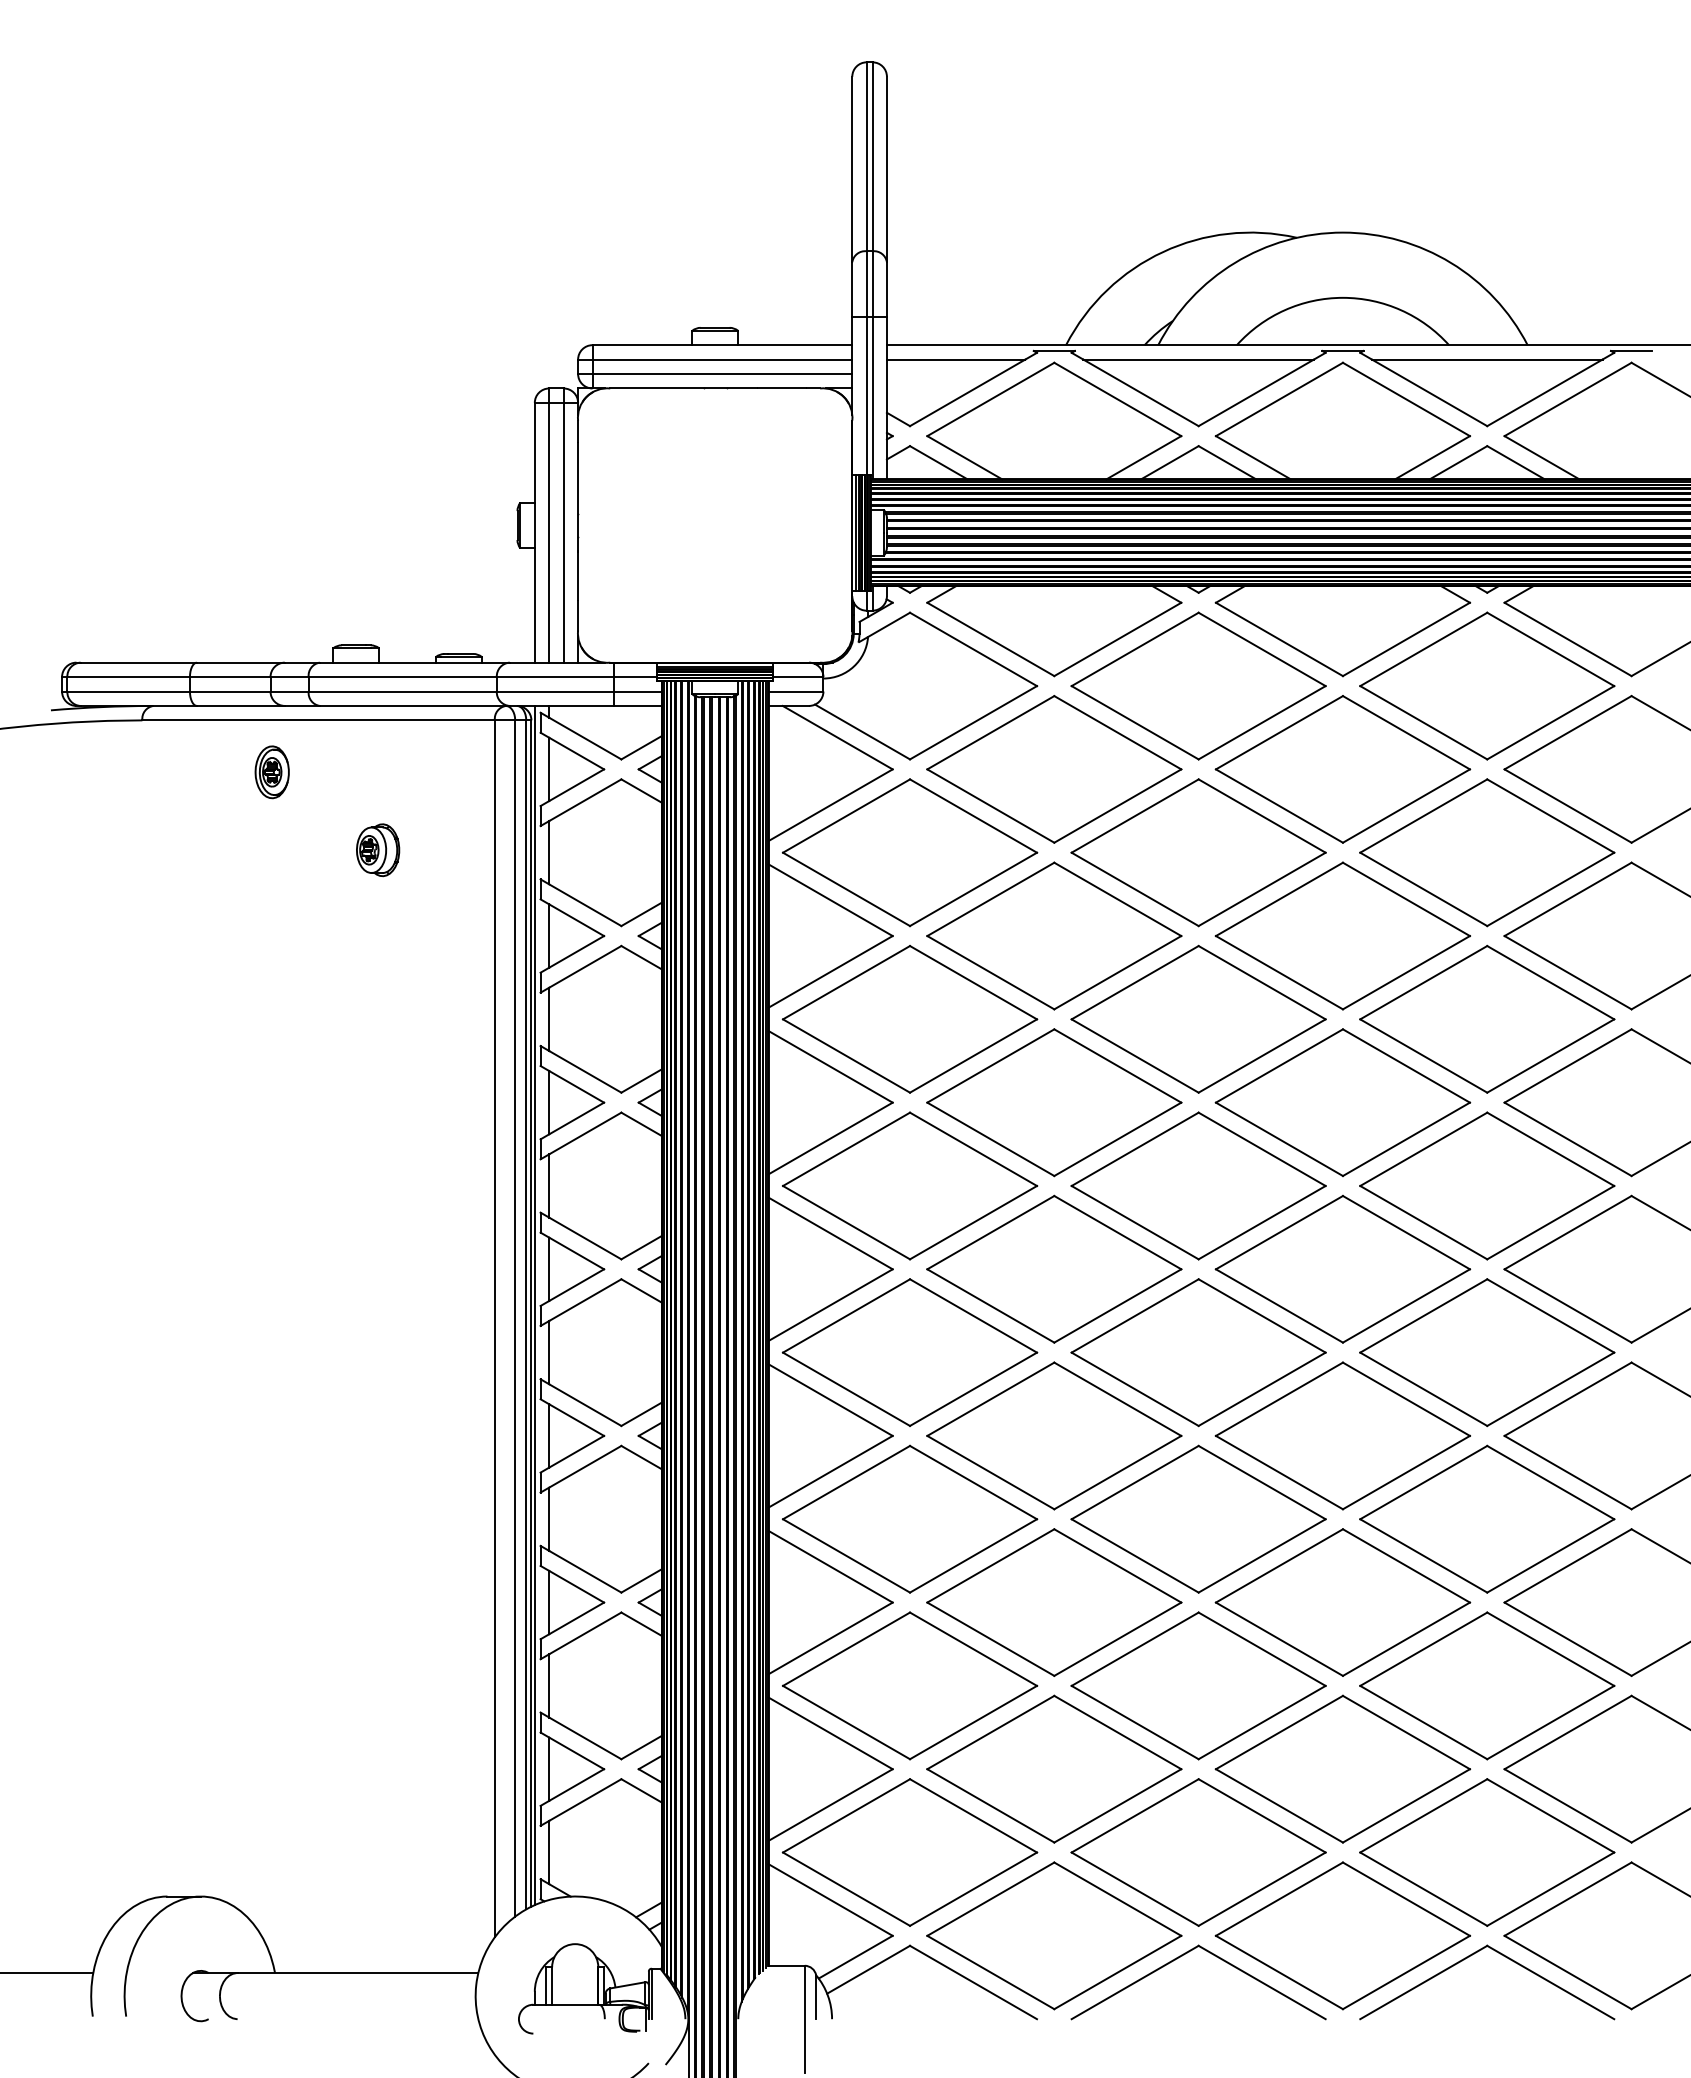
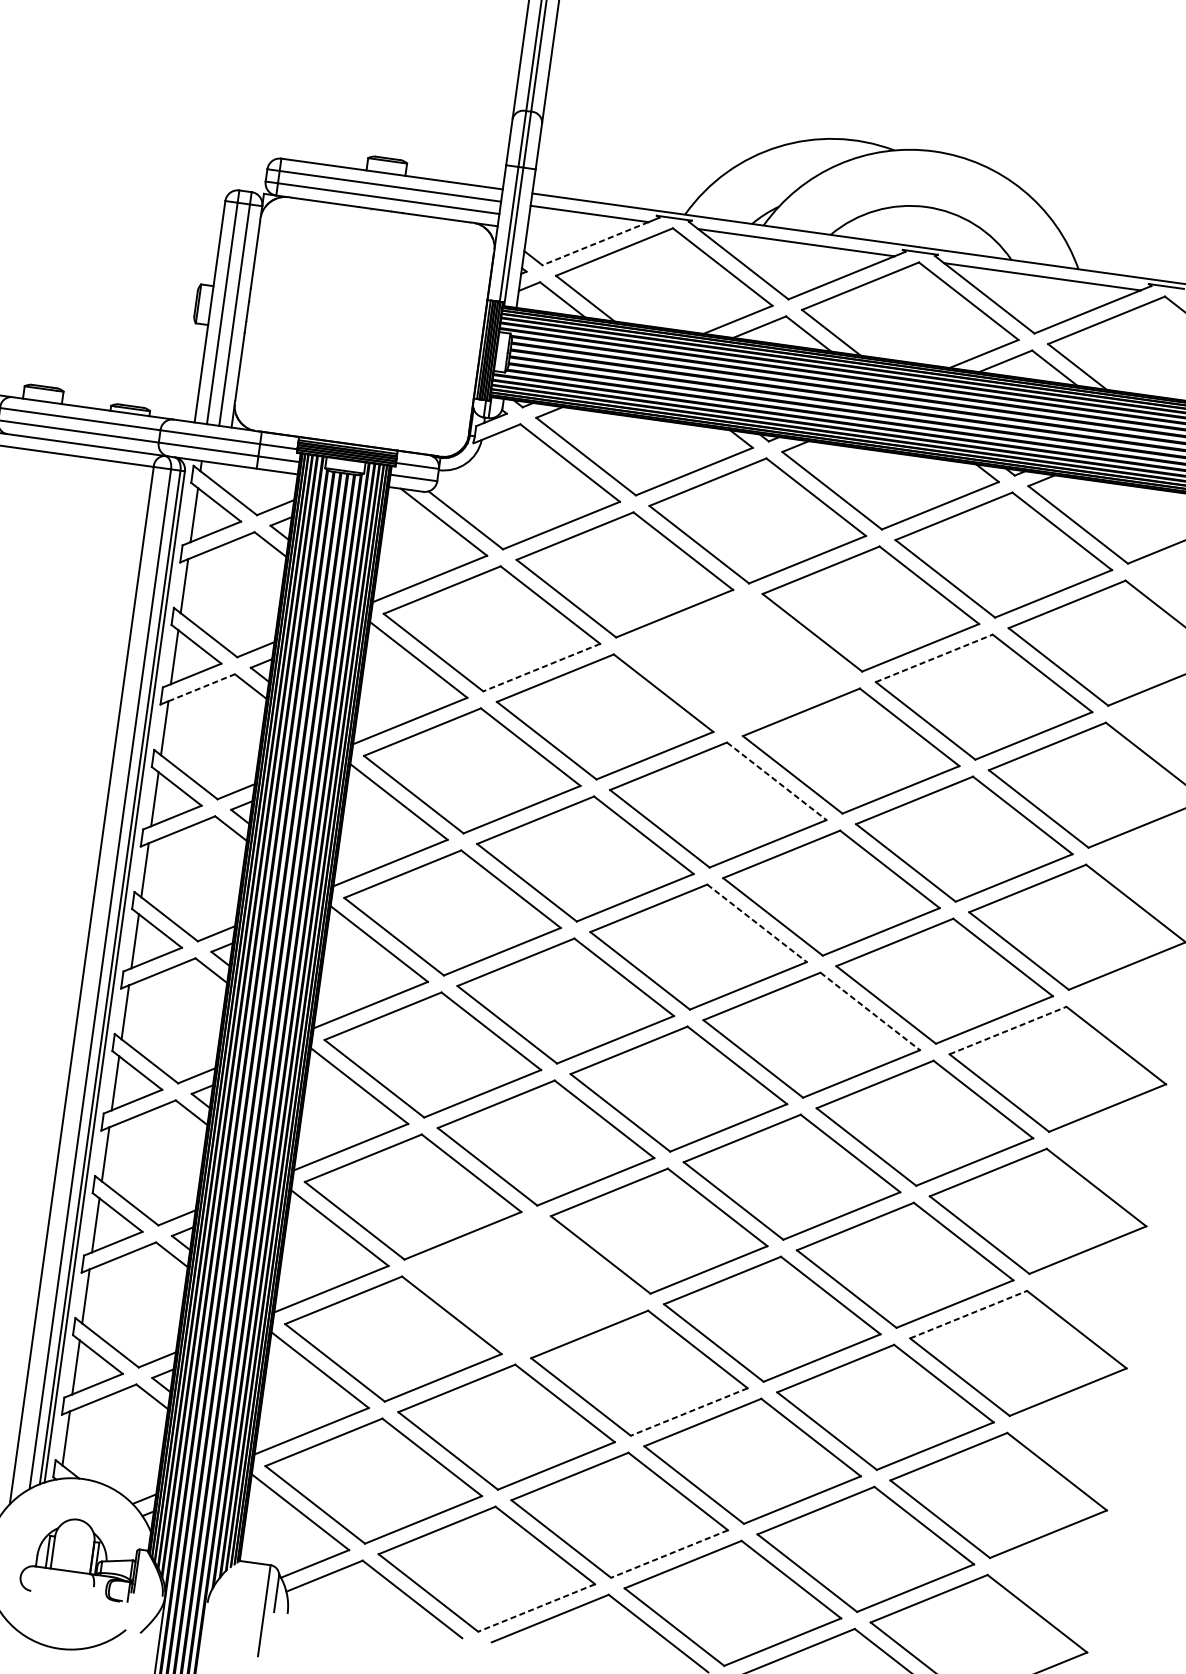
line: (967, 392) -> (595, 243), solid -> dashed
line: (1424, 815) -> (934, 657), solid -> dashed
part: (378, 850) -> (39, 564), removed
part: (1198, 852) -> (737, 662), removed
line: (973, 889) -> (541, 667), solid -> dashed
line: (585, 966) -> (201, 687), solid -> dashed
line: (1262, 982) -> (777, 781), solid -> dashed
line: (1262, 1149) -> (757, 923), solid -> dashed
line: (1406, 1232) -> (870, 1011), solid -> dashed
line: (1568, 1232) -> (1008, 1030), solid -> dashed
line: (534, 1305) -> (118, 970), removed
line: (1568, 1565) -> (969, 1314), solid -> dashed
part: (1054, 1602) -> (526, 1285), removed
line: (1261, 1722) -> (688, 1411), solid -> dashed
line: (1261, 1889) -> (668, 1554), solid -> dashed
line: (1117, 1972) -> (536, 1607), solid -> dashed

